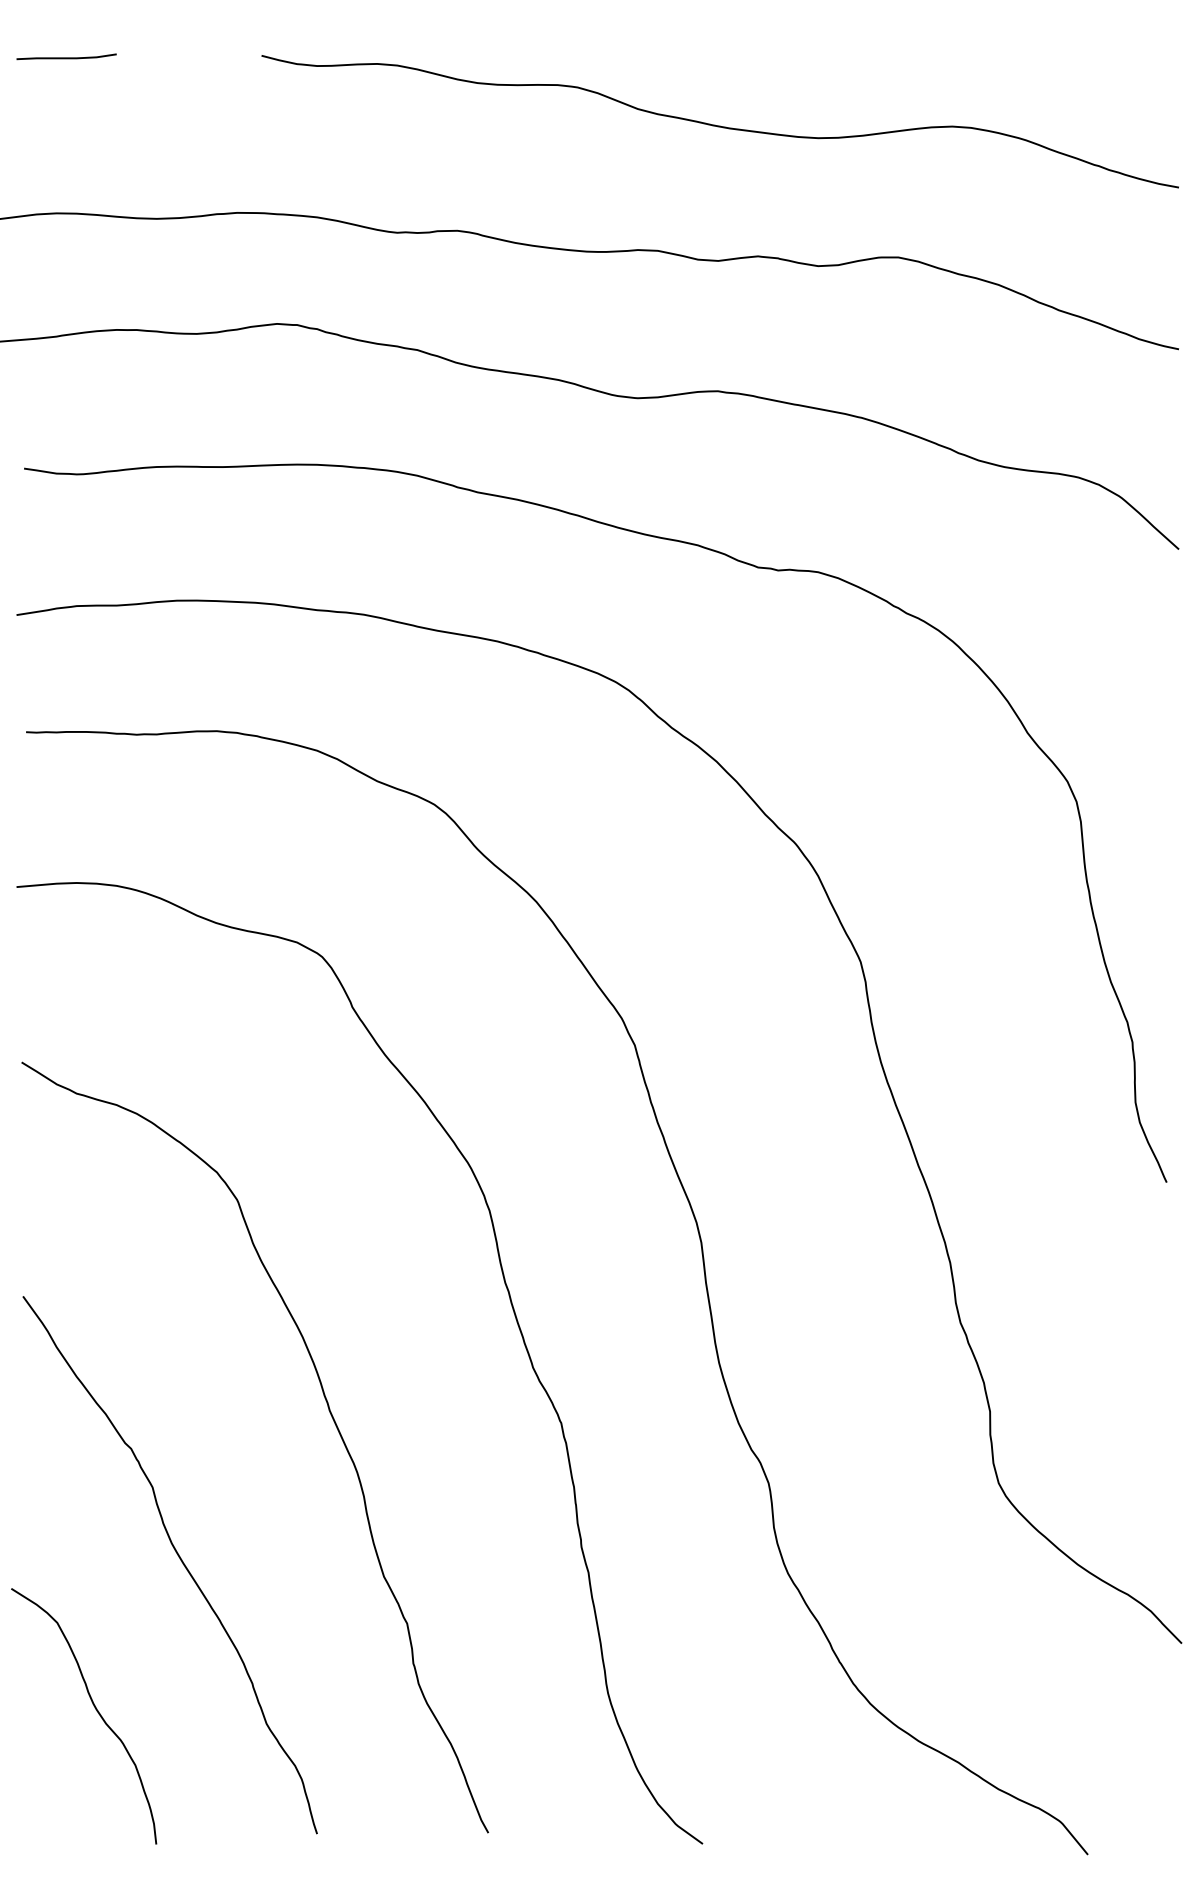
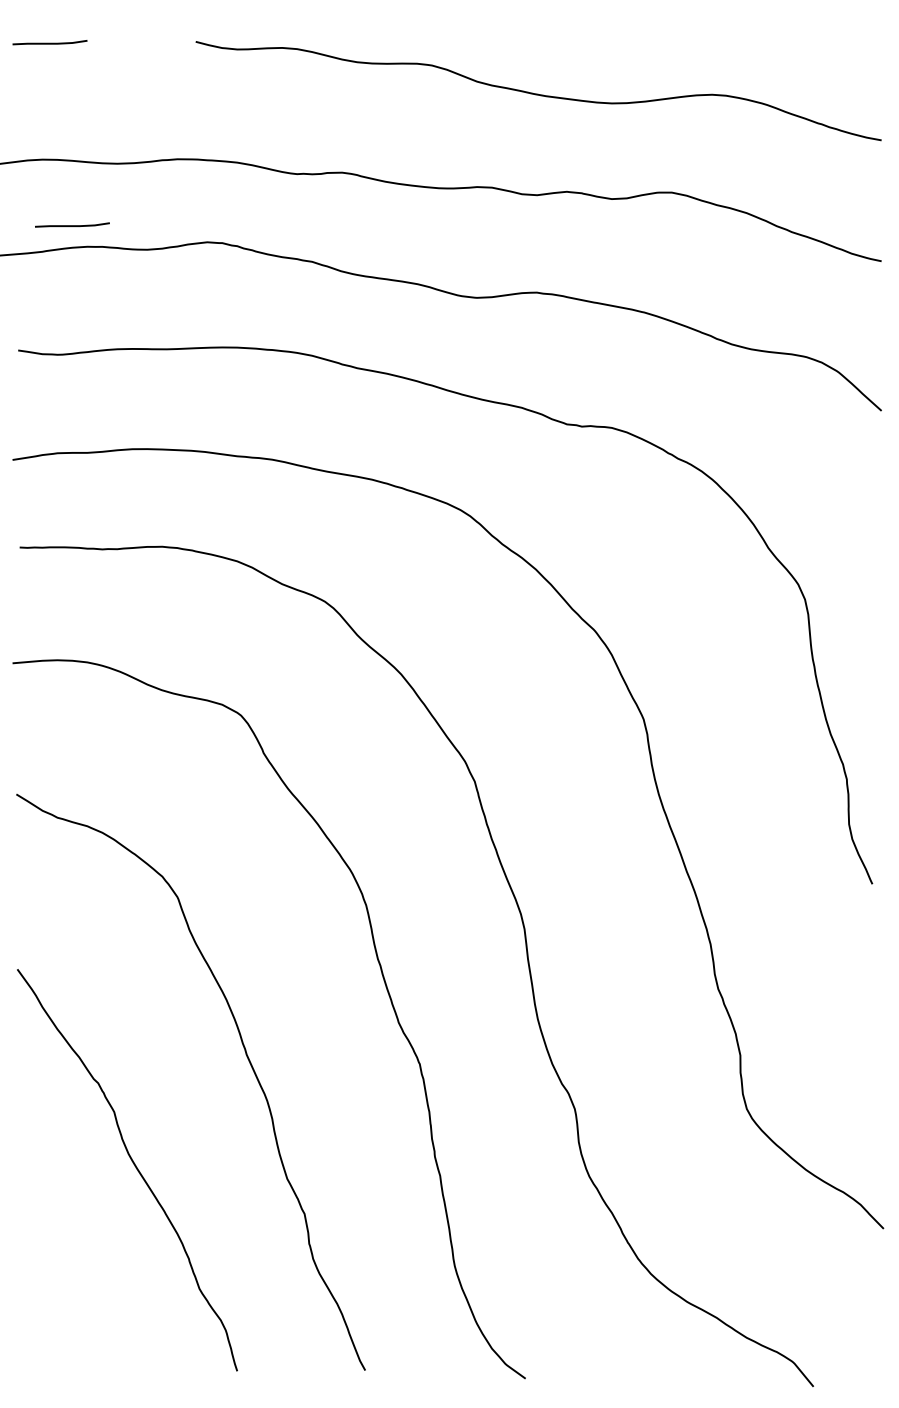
line: (96, 301) -> (72, 225), added
curve: (96, 1711) -> (72, 1279), removed

